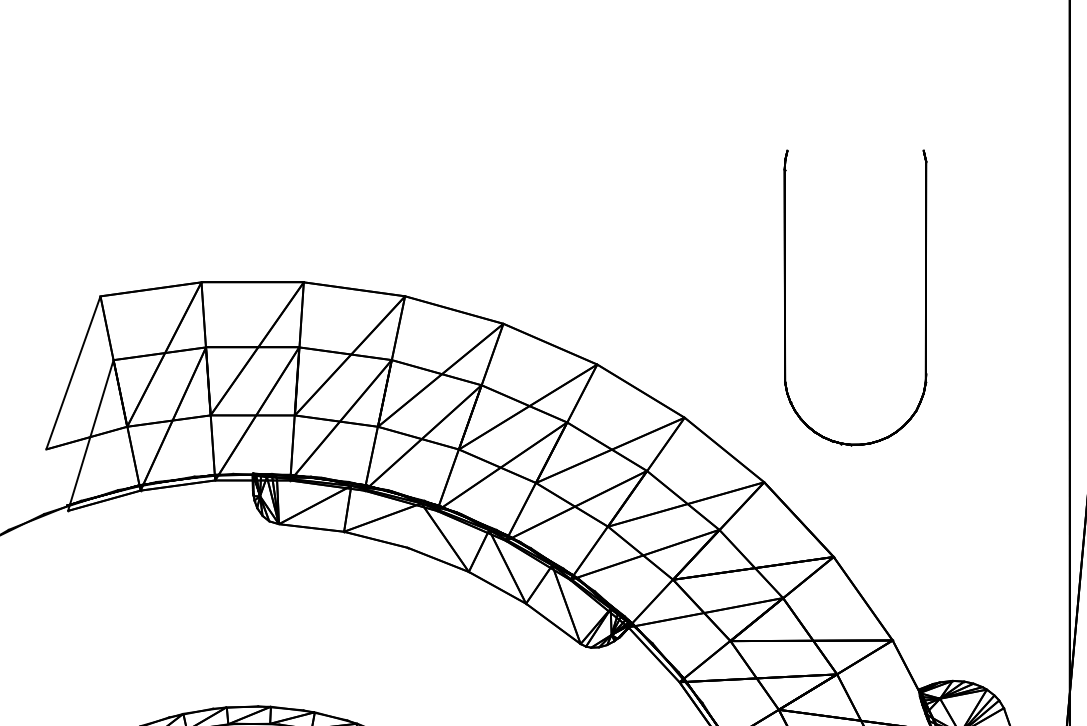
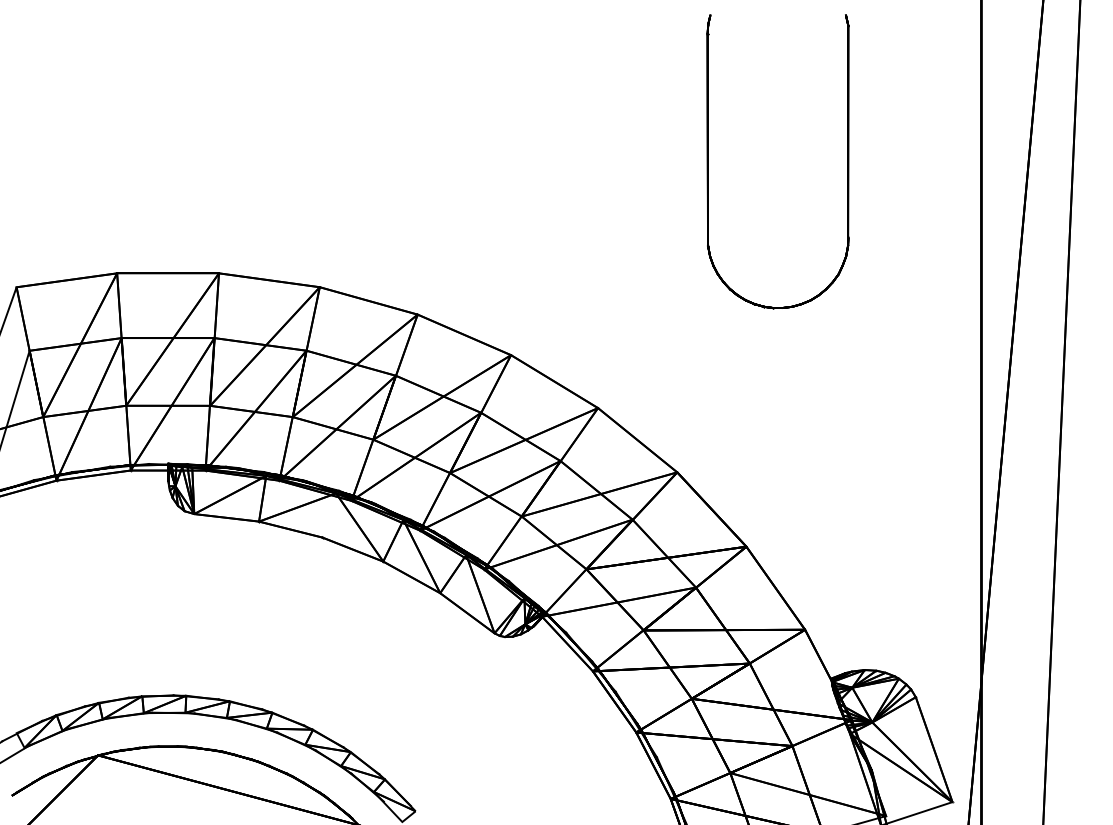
part: (785, 297) -> (708, 161), moved

